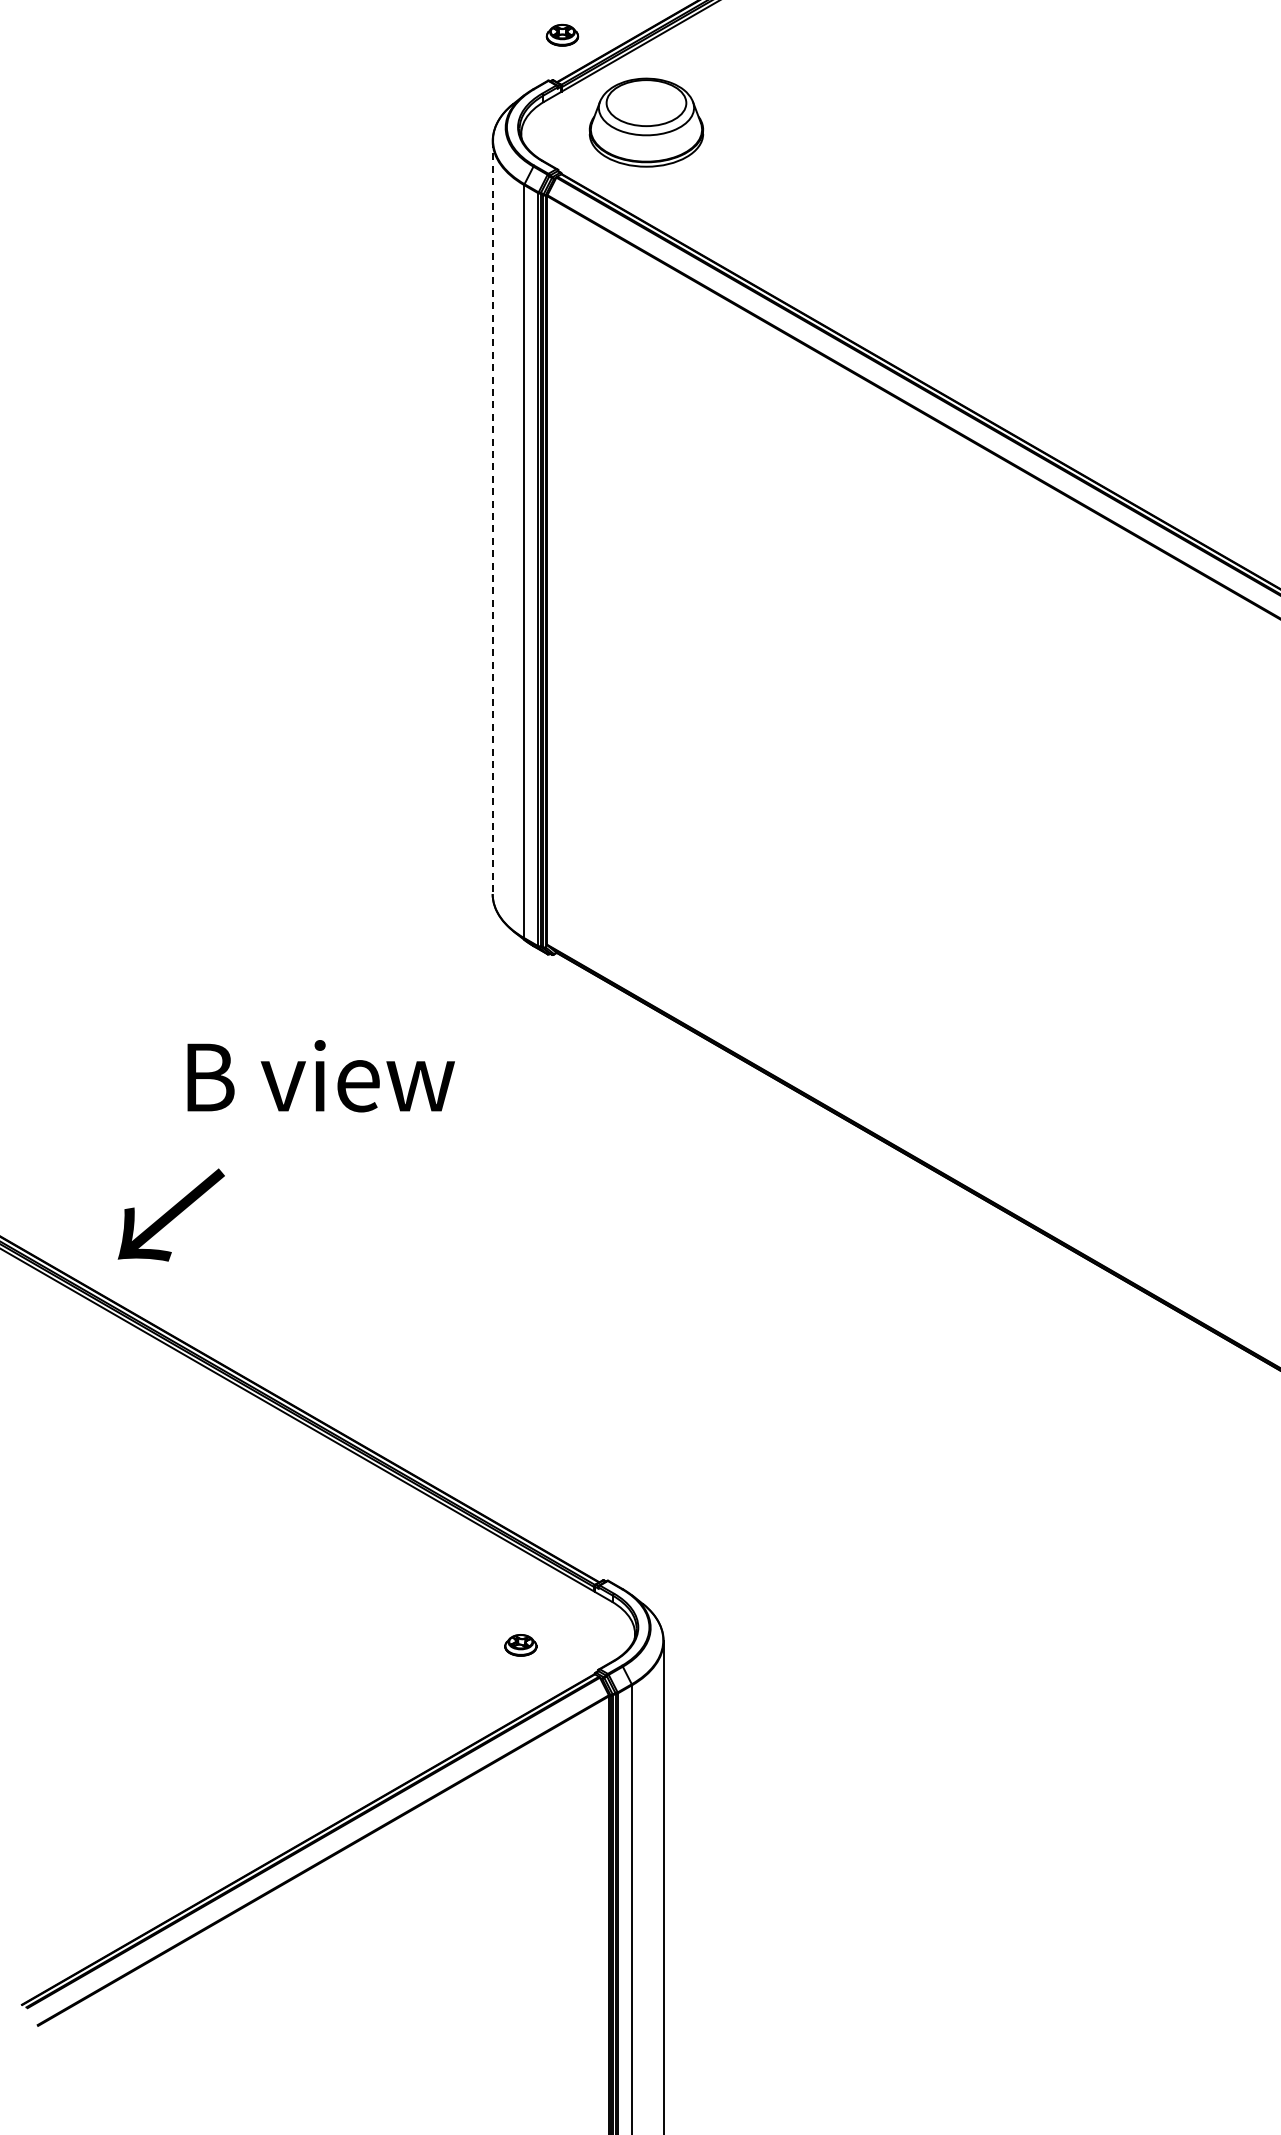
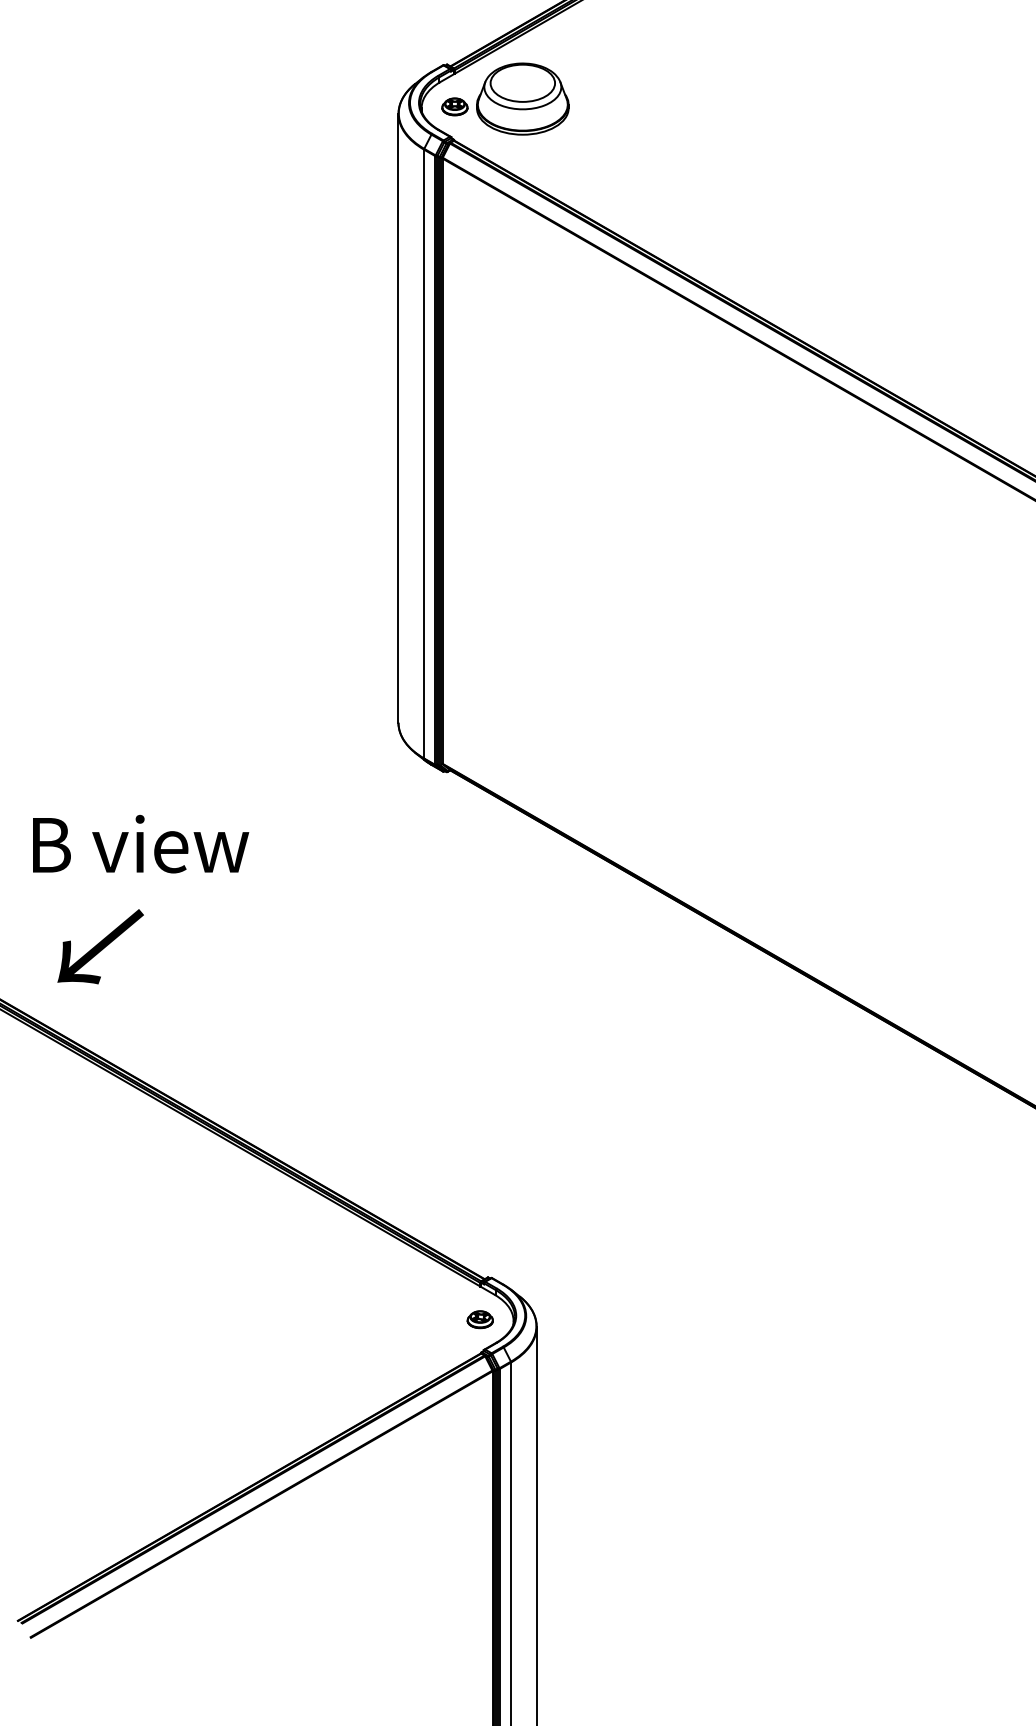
part: (562, 34) -> (454, 106), moved
line: (492, 518) -> (398, 419), dashed -> solid
text: (320, 1076) -> (140, 844), moved
text: (170, 1214) -> (100, 946), moved
part: (520, 1645) -> (480, 1319), moved

